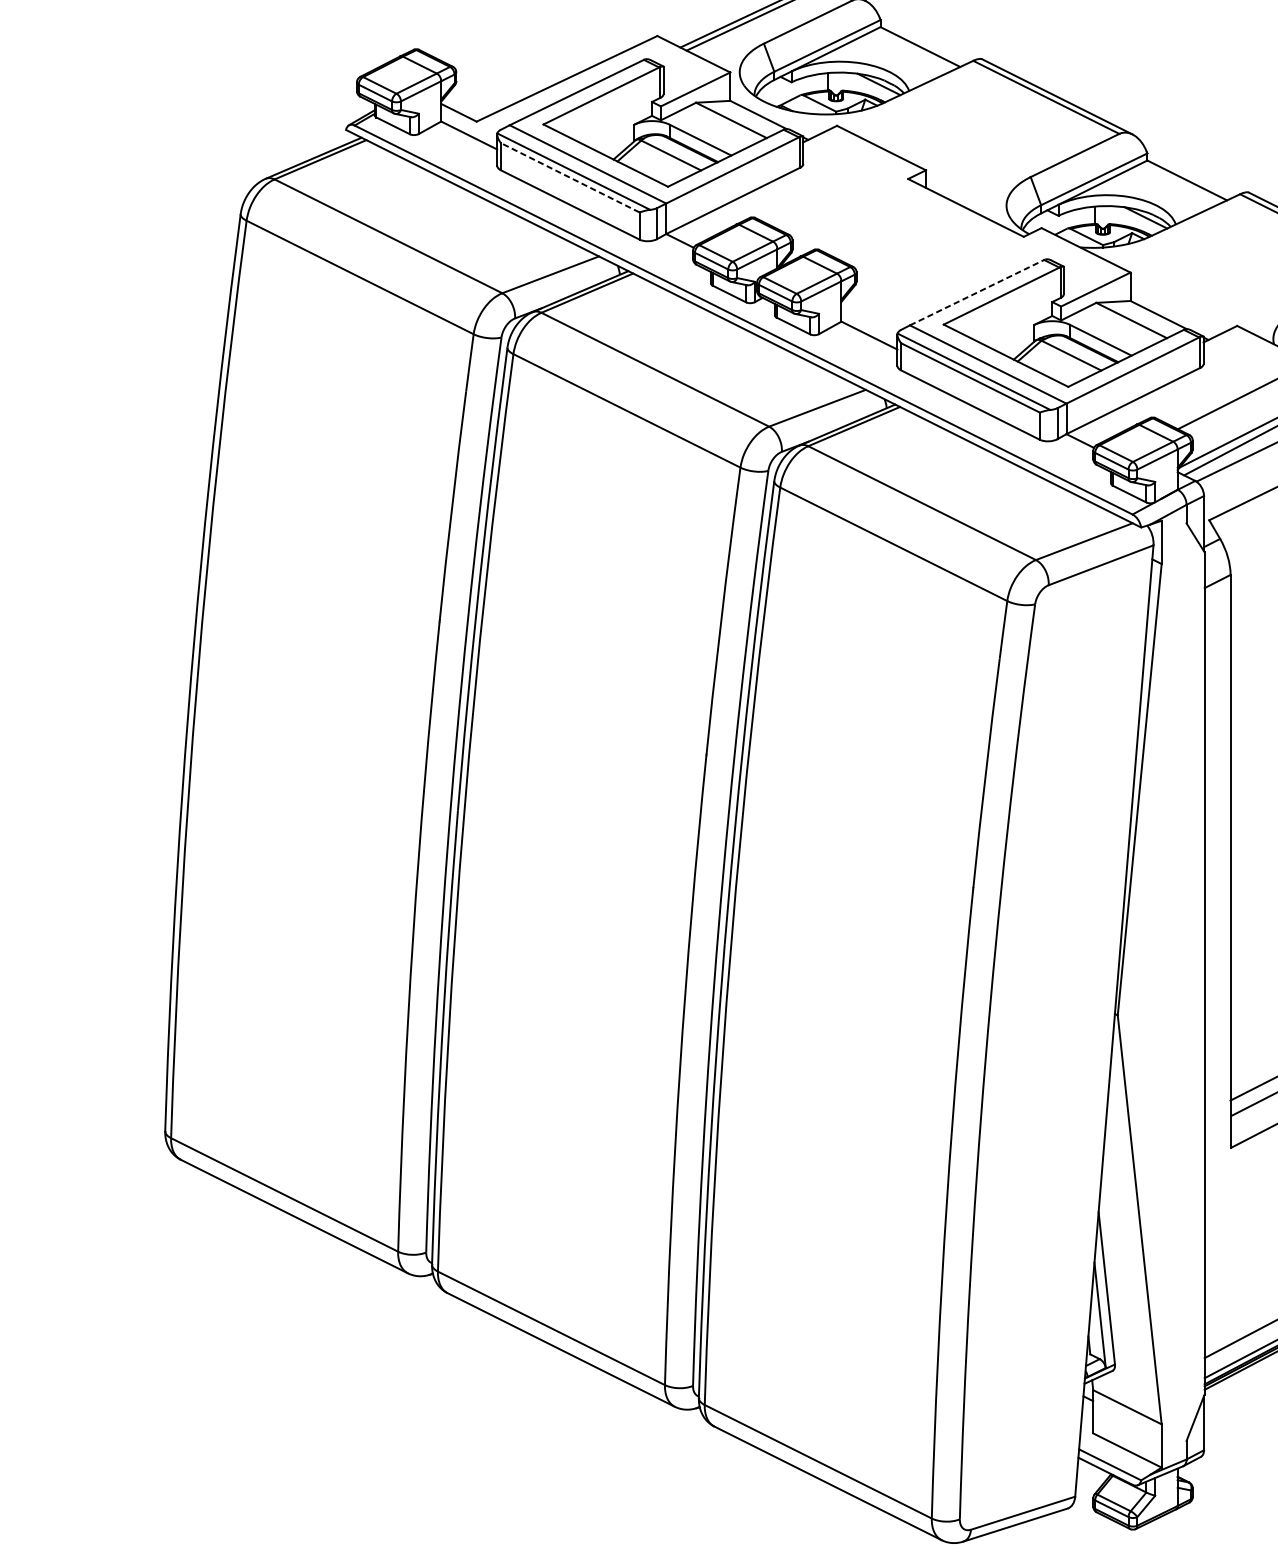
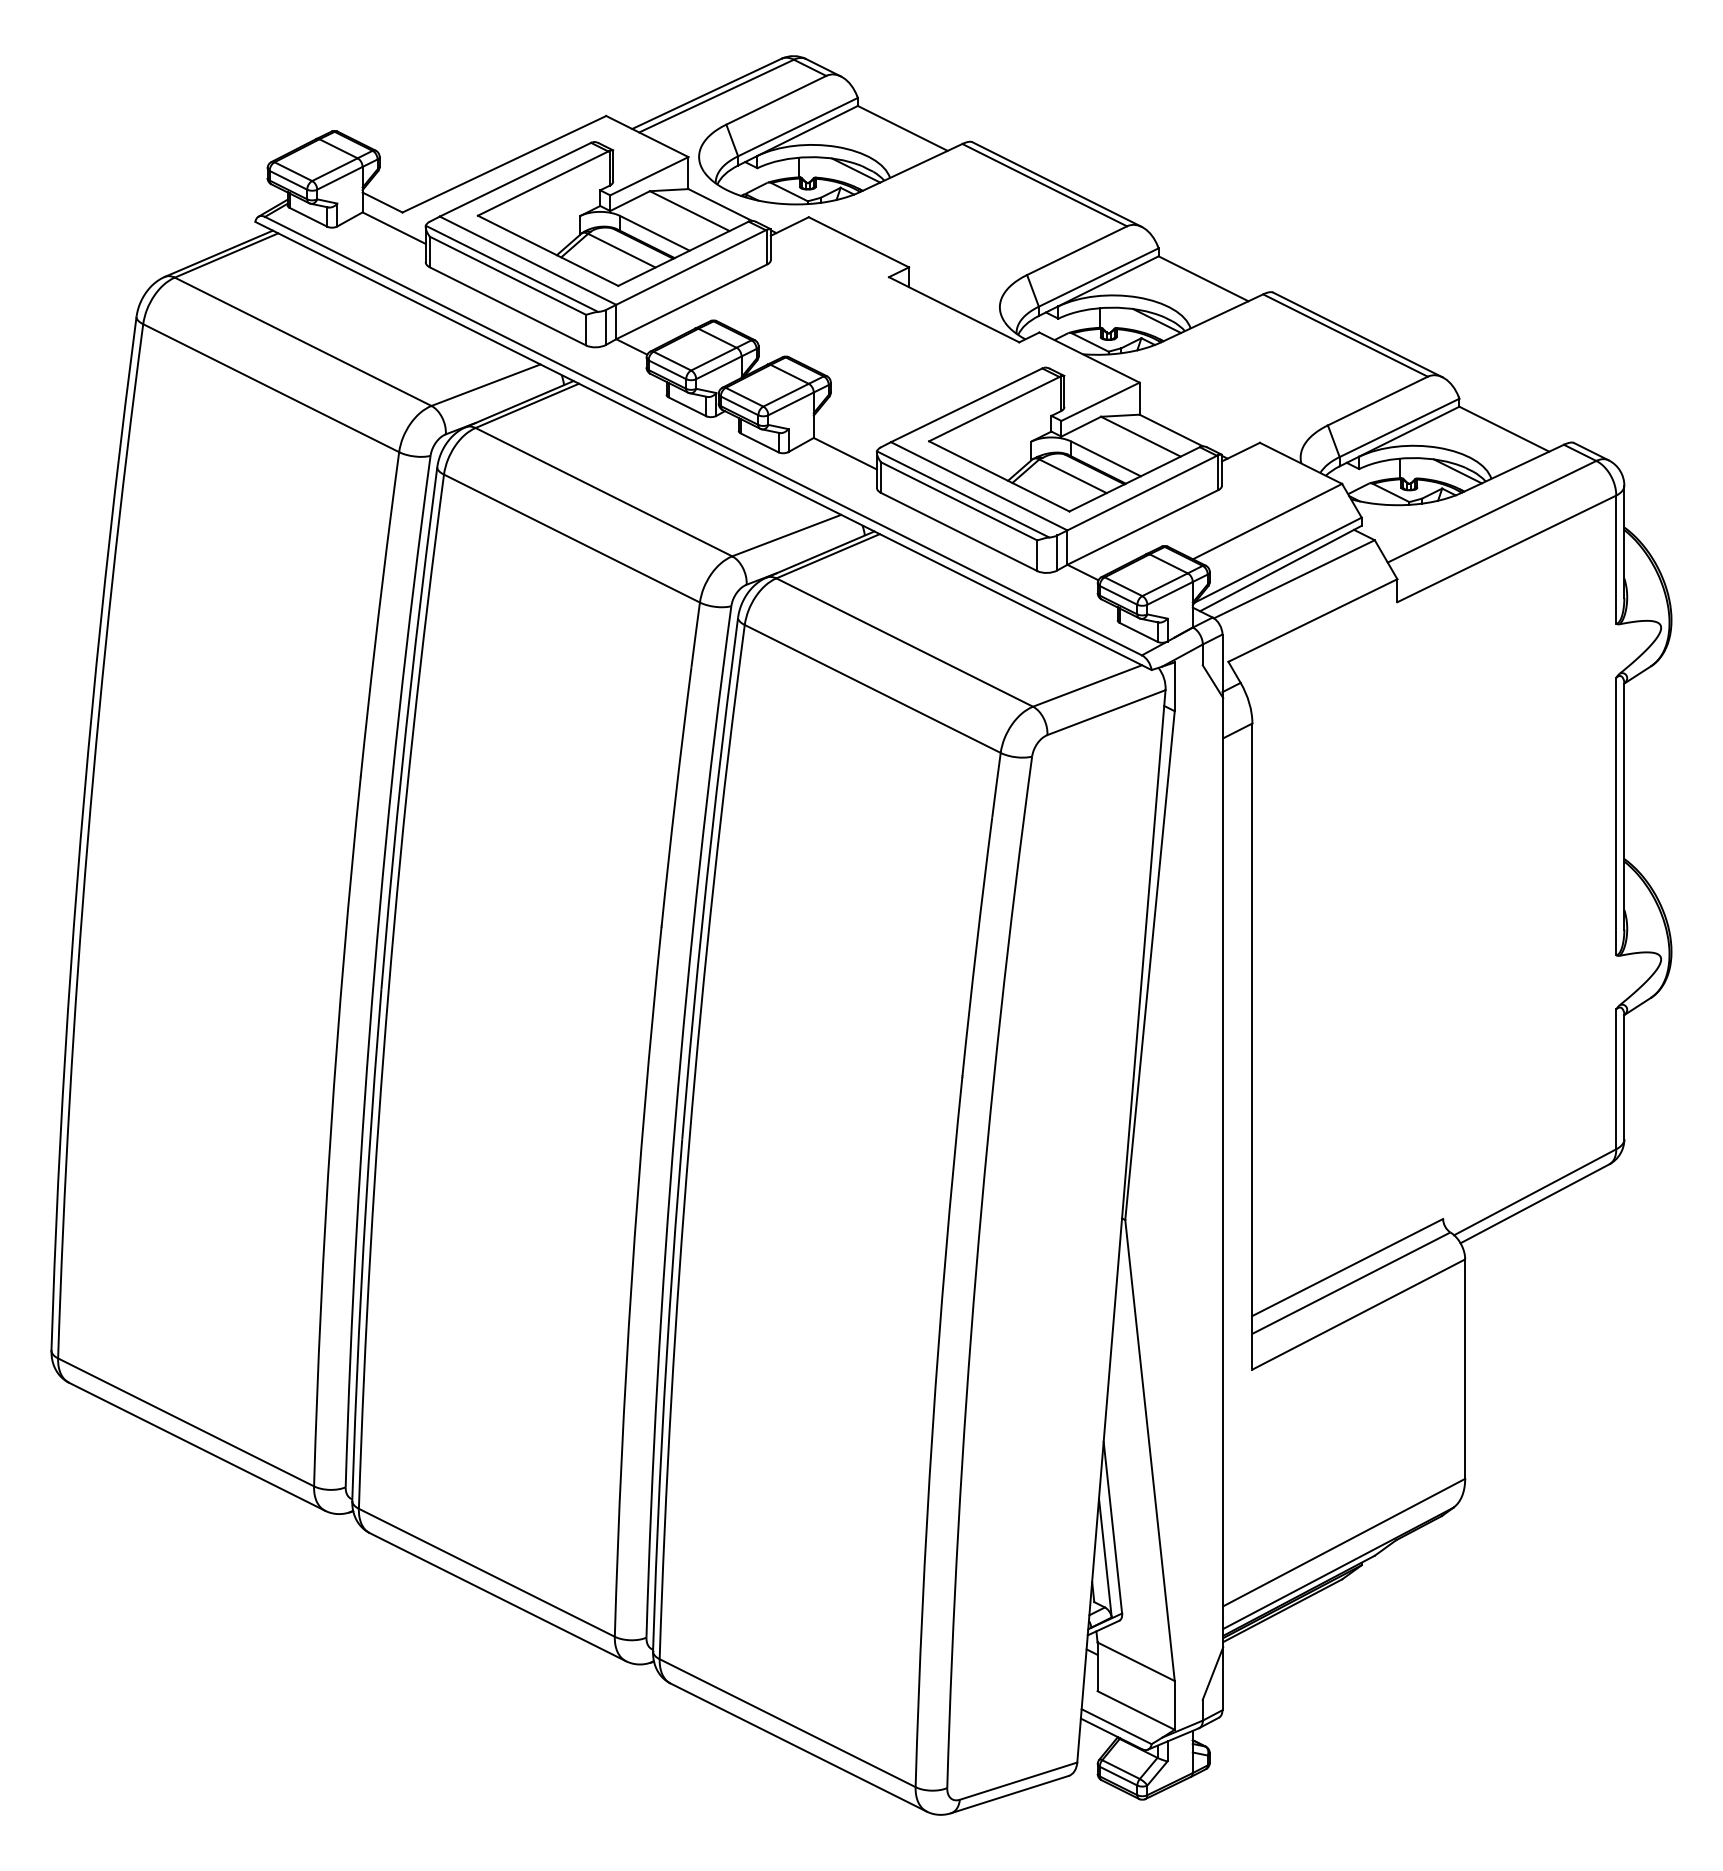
line: (569, 177) -> (507, 275), dashed -> solid
line: (977, 292) -> (967, 405), dashed -> solid

